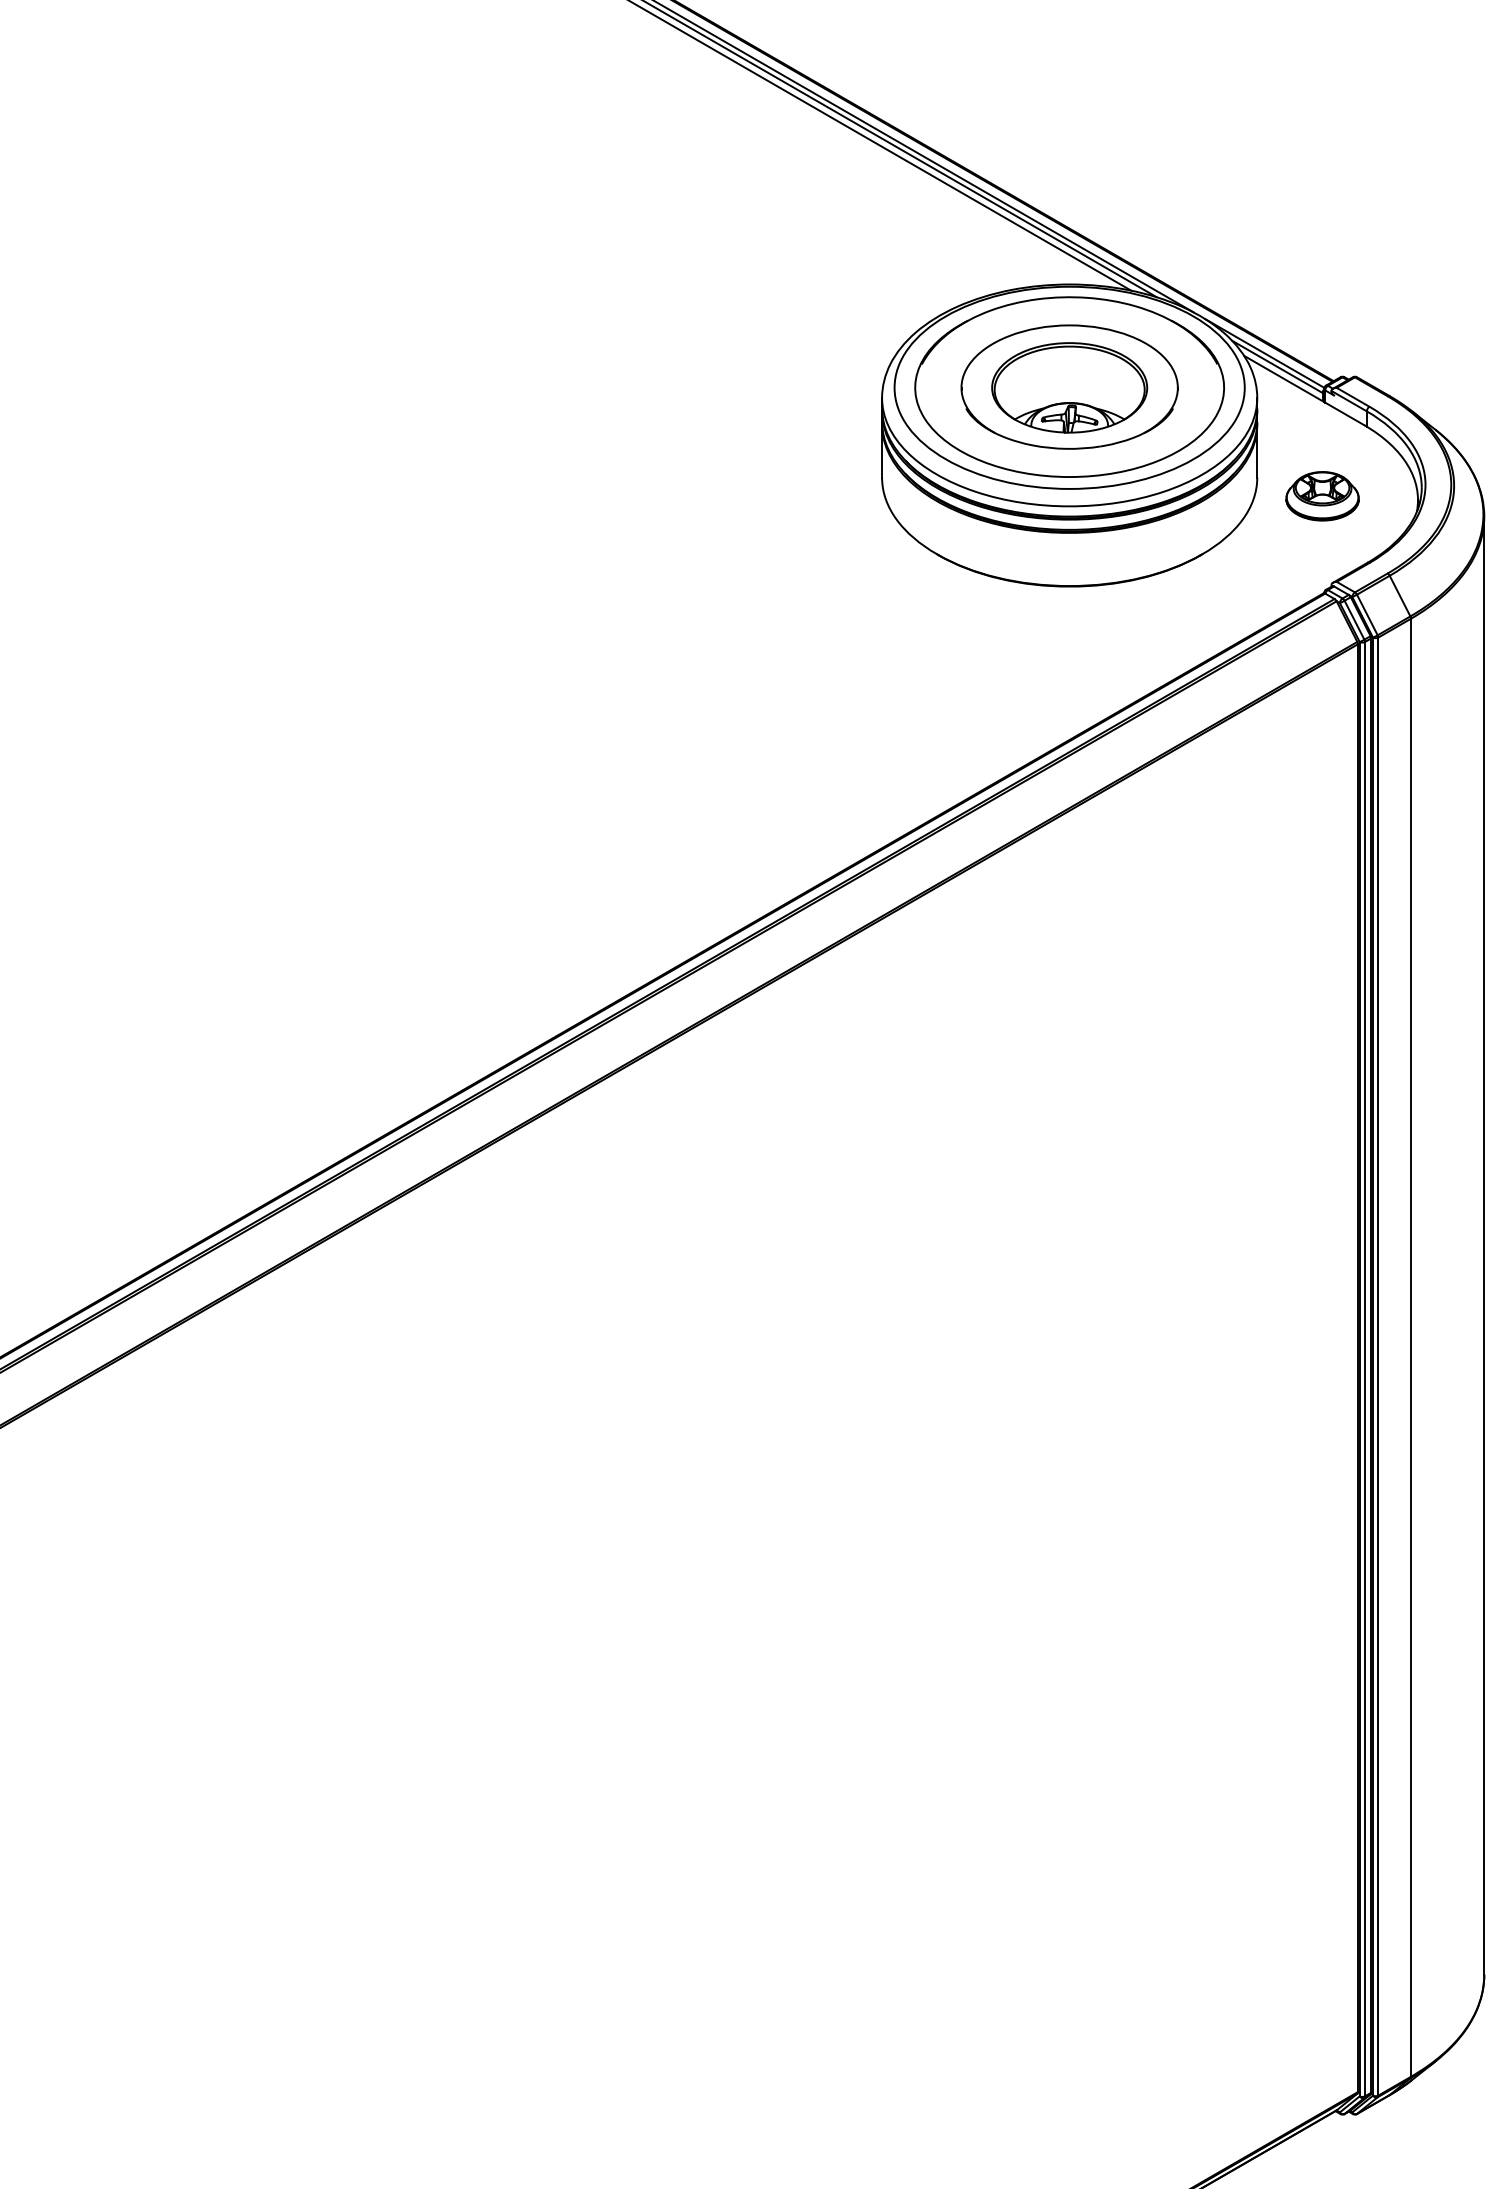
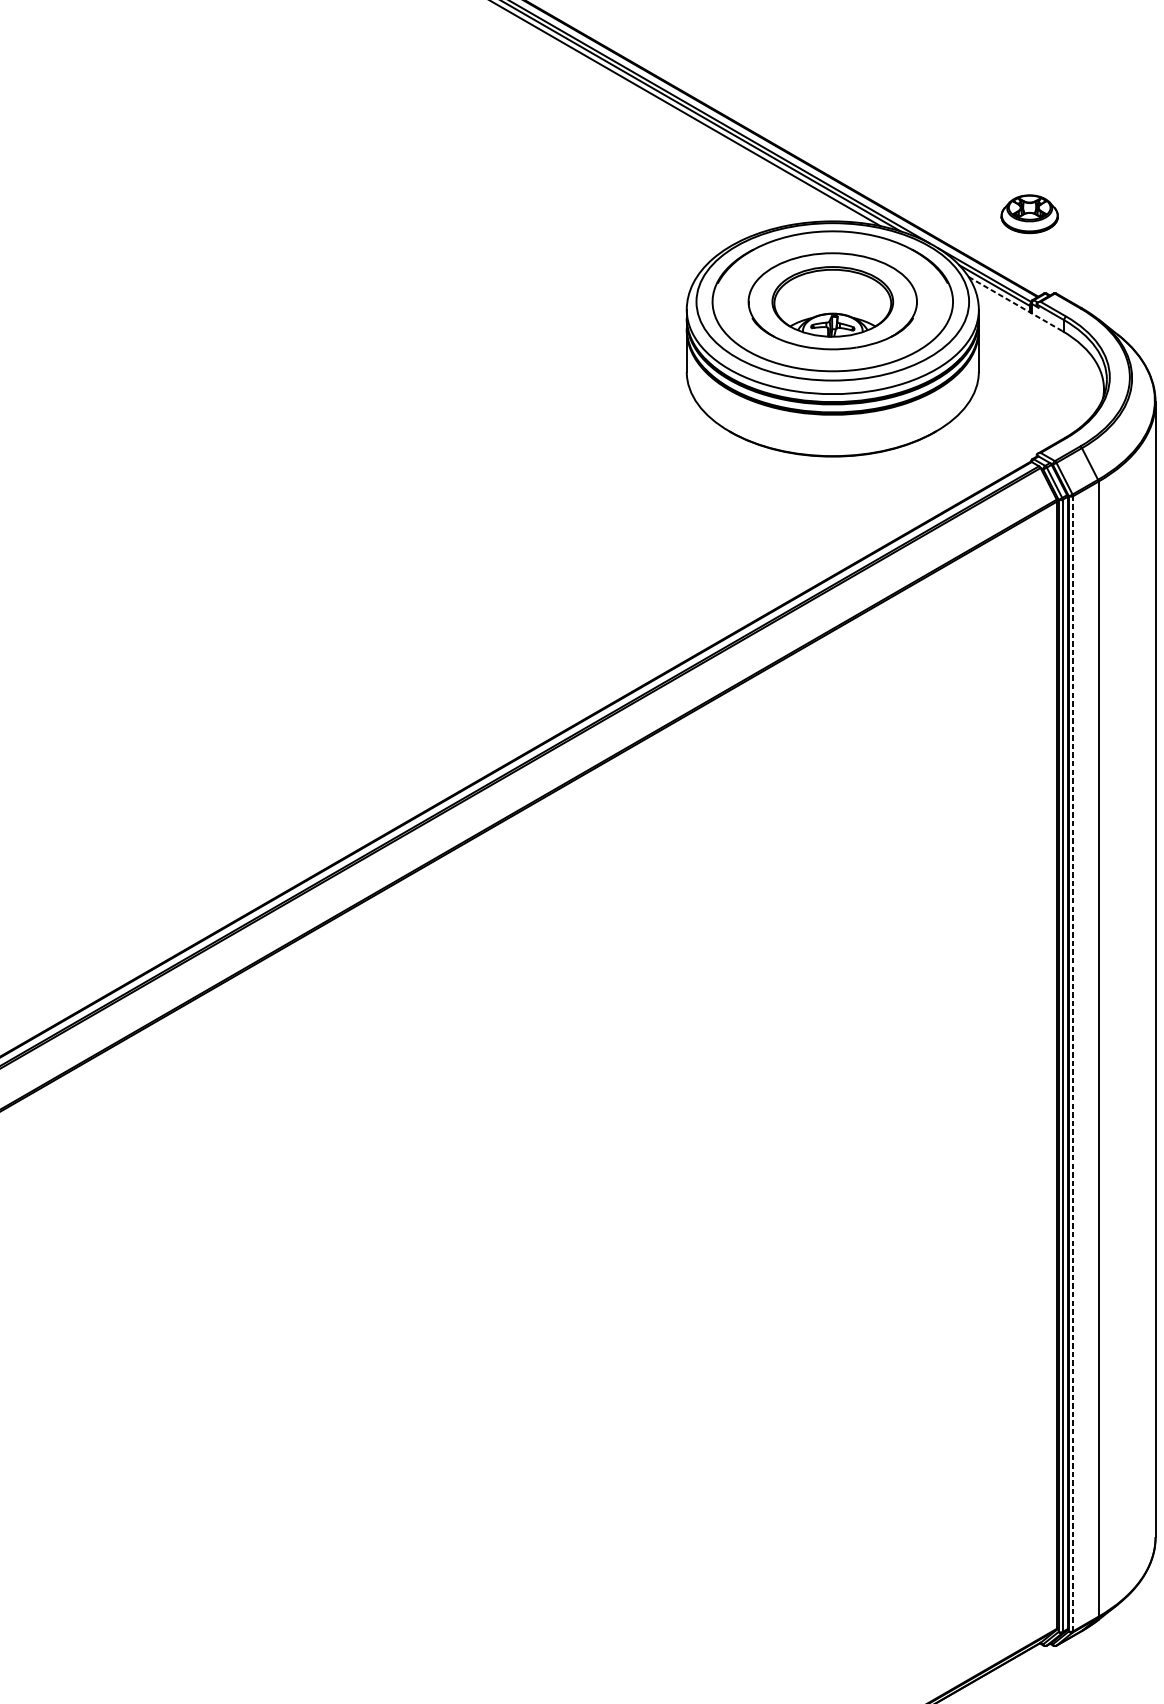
line: (1304, 390) -> (1015, 303), solid -> dashed
part: (1322, 496) -> (1029, 214), moved
line: (1378, 1366) -> (1073, 1063), solid -> dashed

